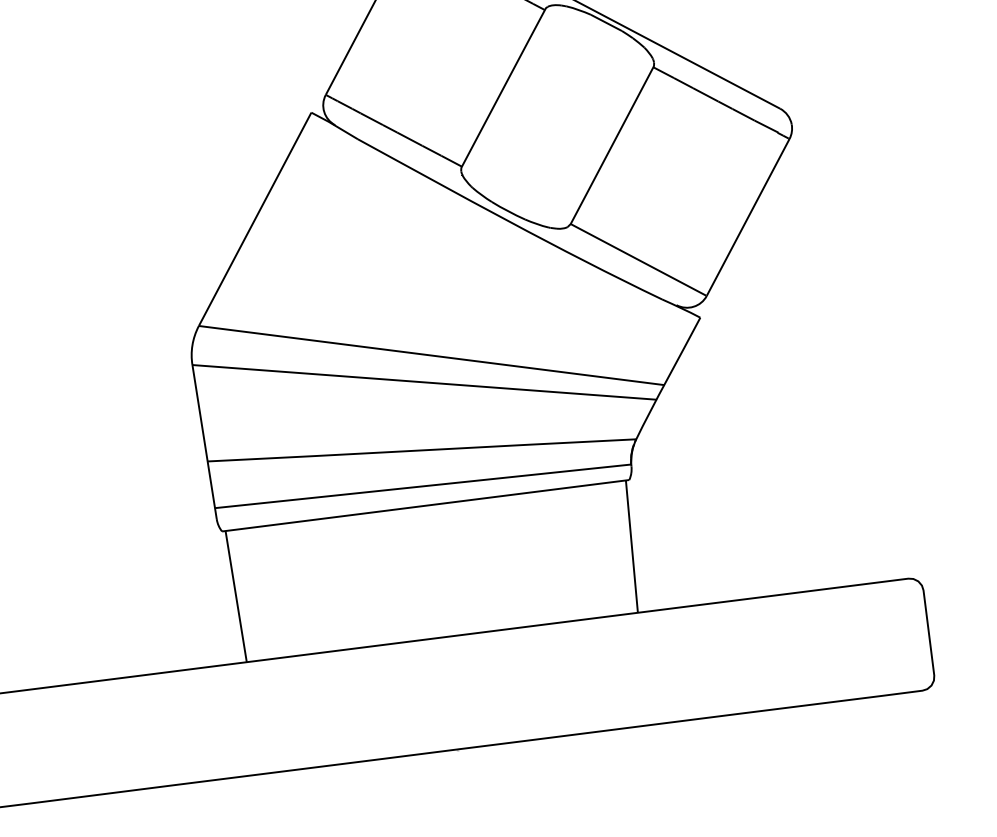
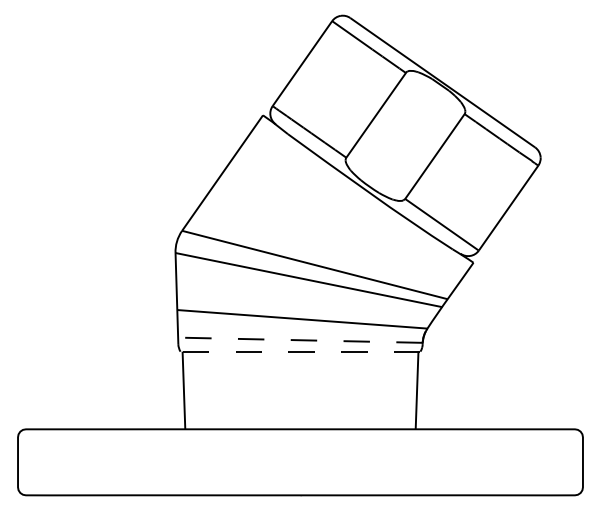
line: (421, 486) -> (299, 340), solid -> dashed
line: (425, 505) -> (300, 351), solid -> dashed

